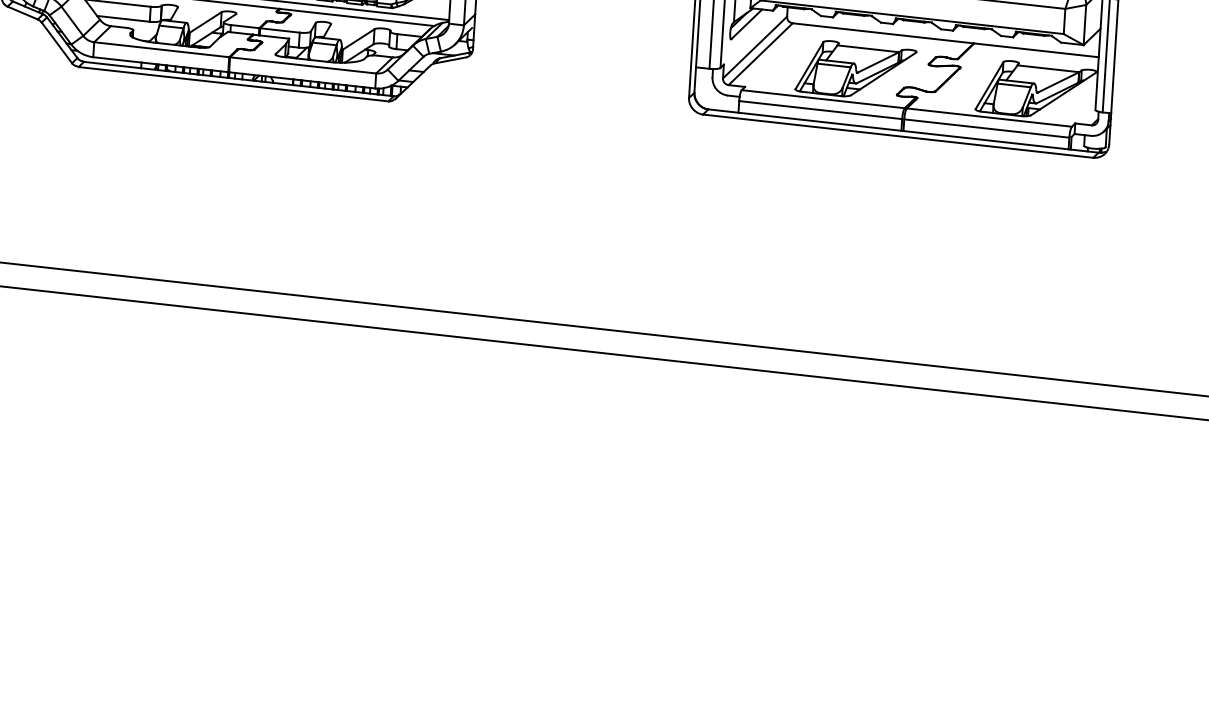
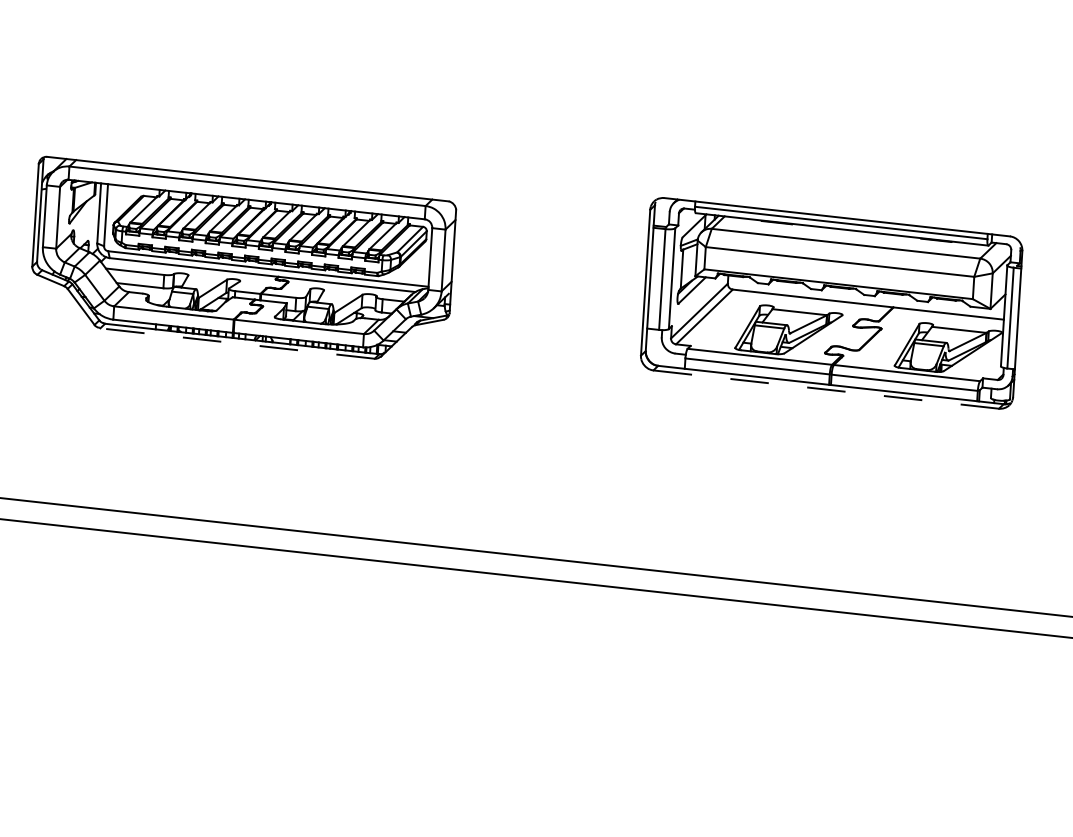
line: (233, 84) -> (237, 343), solid -> dashed
line: (898, 136) -> (826, 389), solid -> dashed

